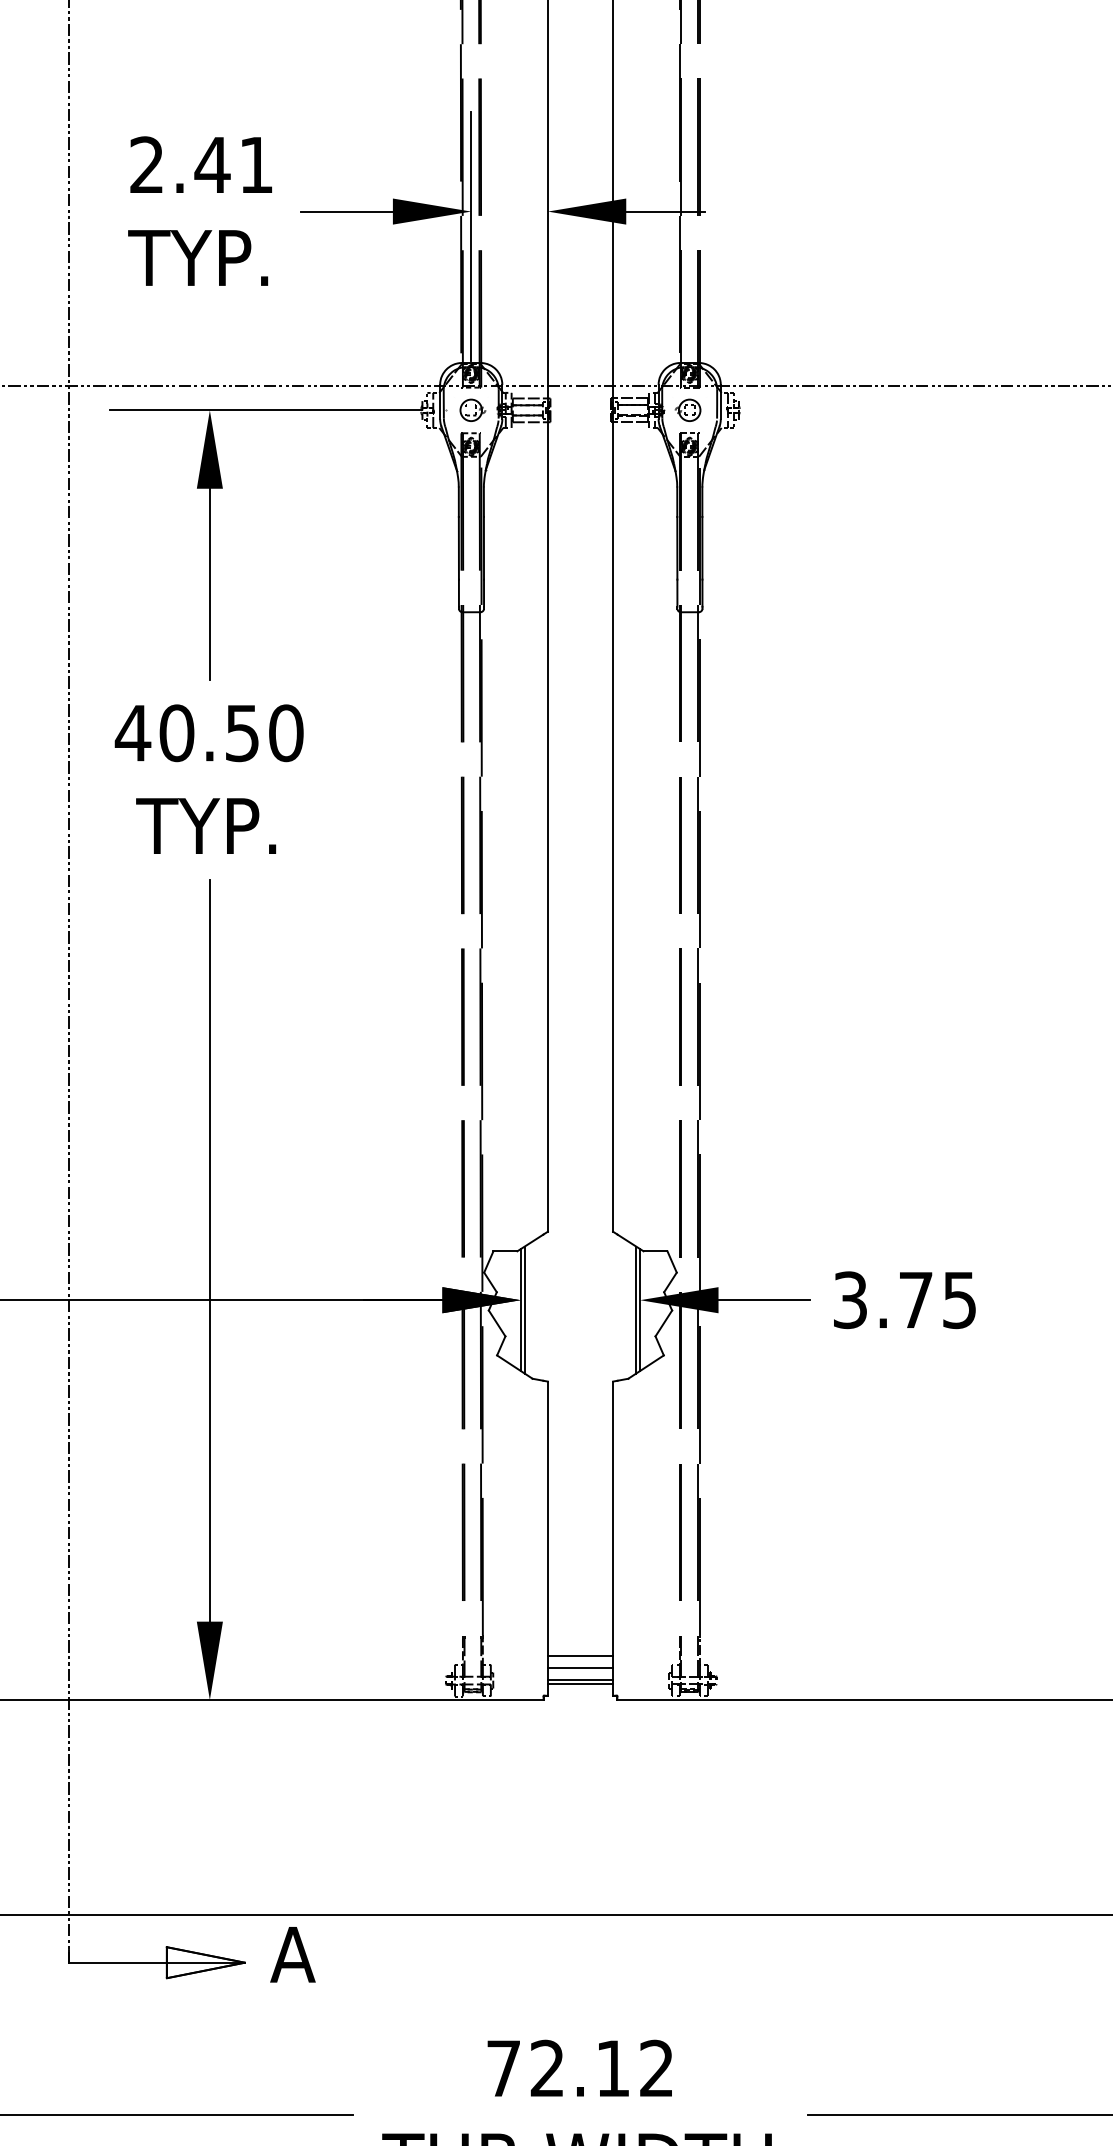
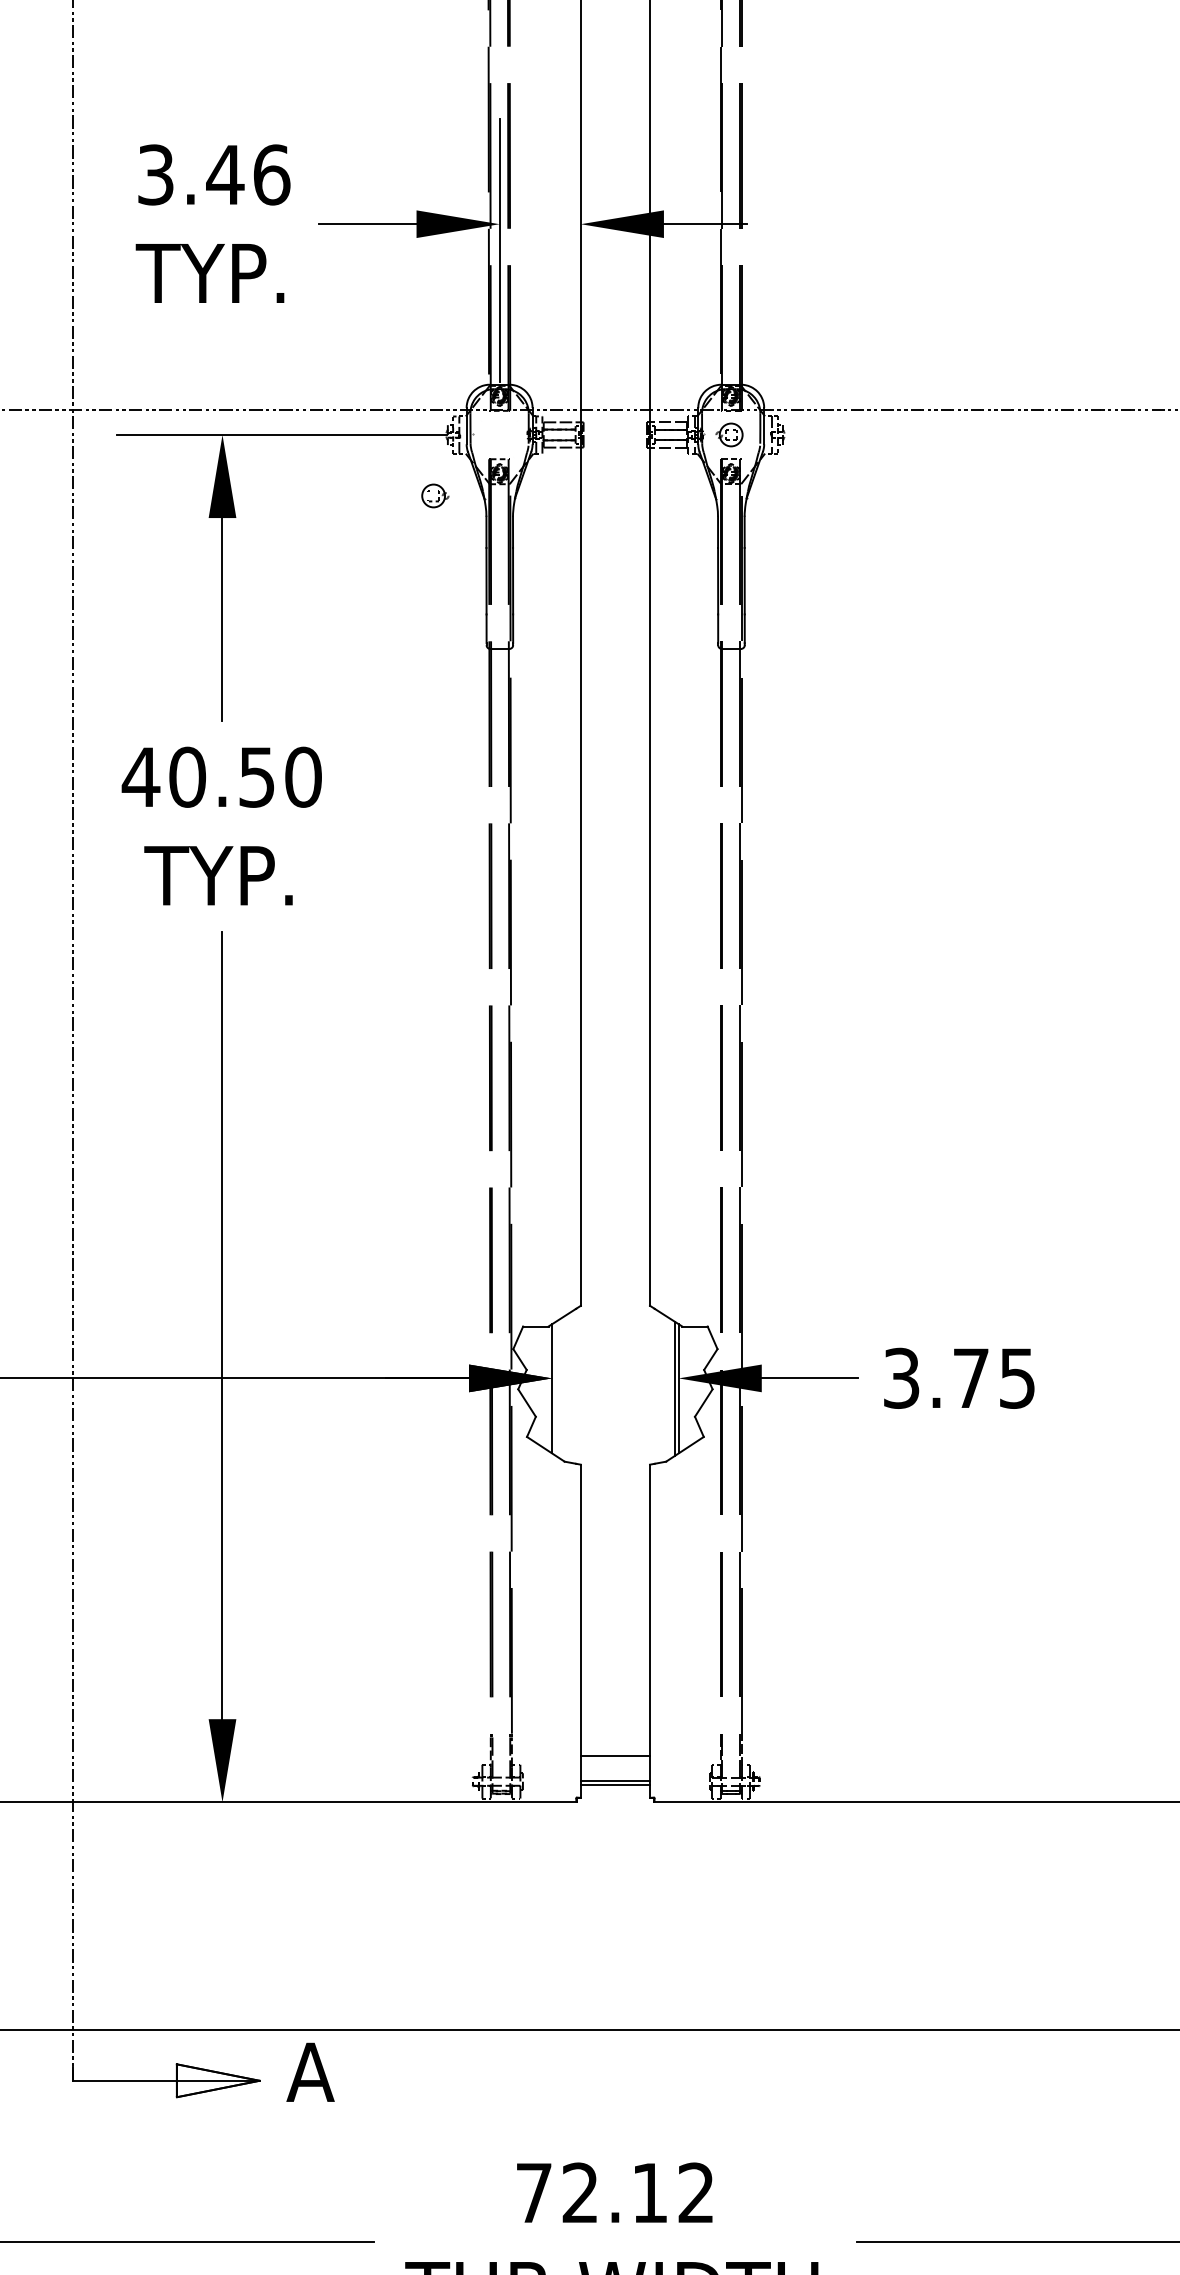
text: (202, 164) -> (214, 174), 2.41 -> 3.46
part: (473, 409) -> (435, 495), moved
line: (524, 1309) -> (556, 1388), removed
line: (580, 1668) -> (615, 1768), removed

